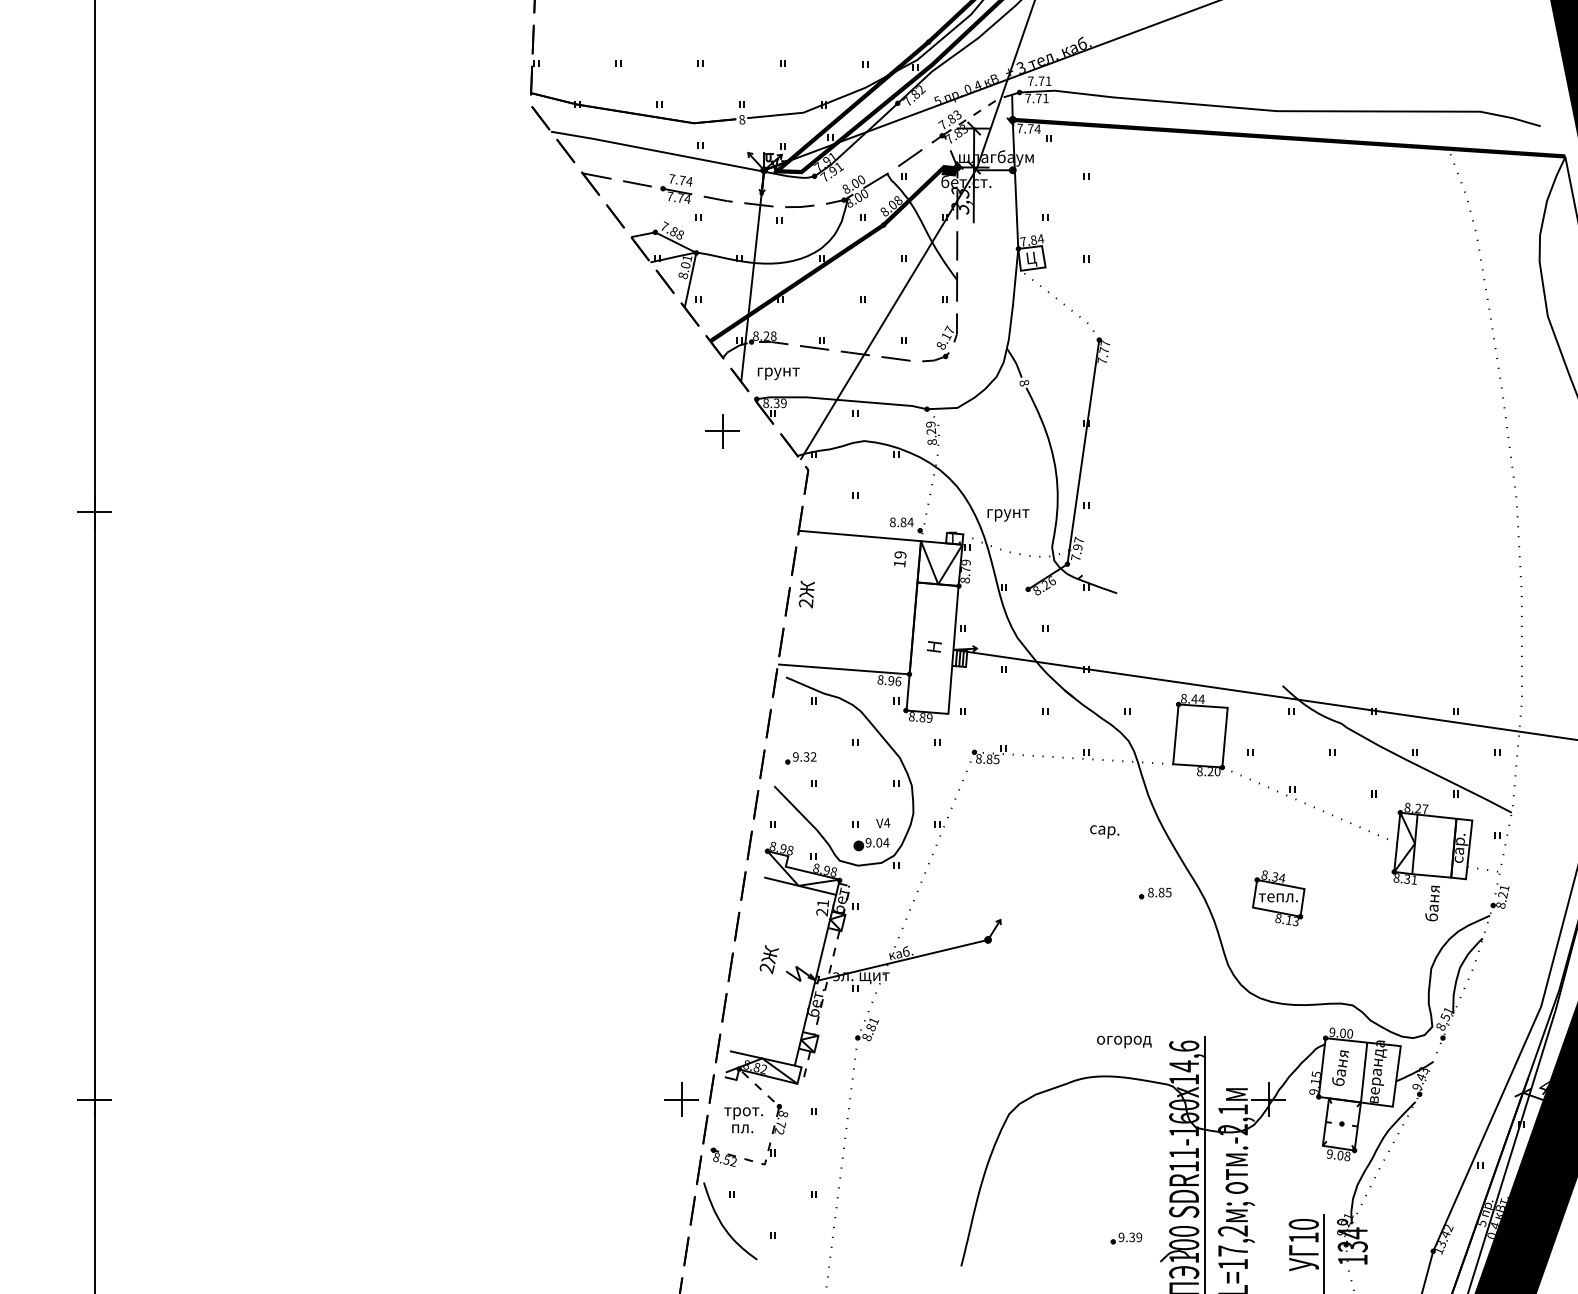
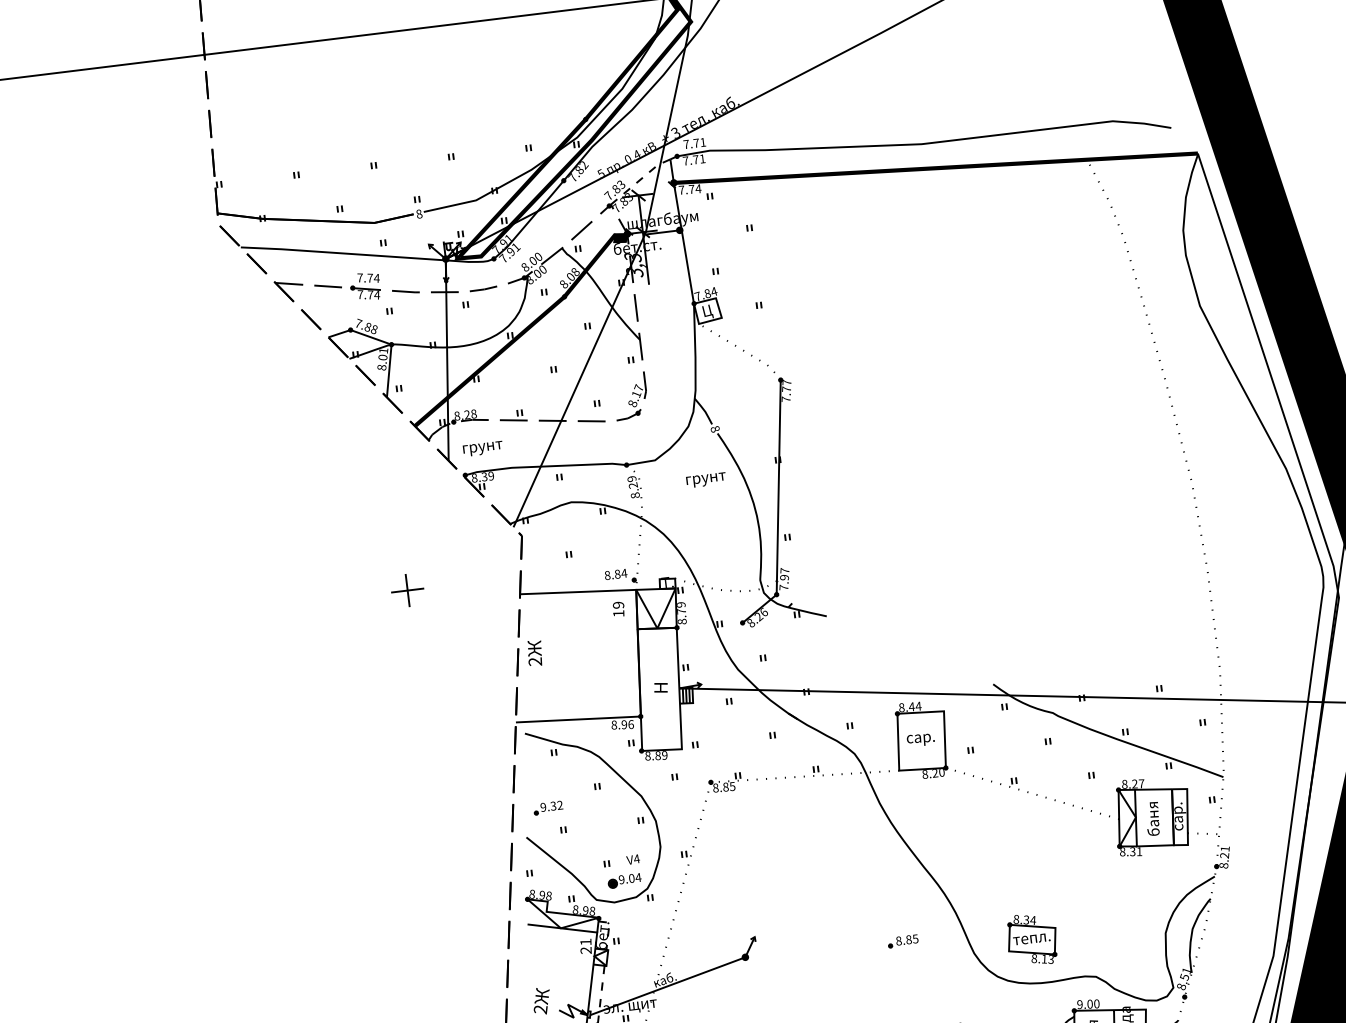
part: (722, 431) -> (407, 590), moved
text: (1008, 515) -> (706, 480), moved
text: (1104, 831) -> (920, 739), moved
part: (1155, 893) -> (903, 941), moved
part: (1278, 898) -> (1032, 939), moved
text: (1432, 903) -> (1152, 819), moved

